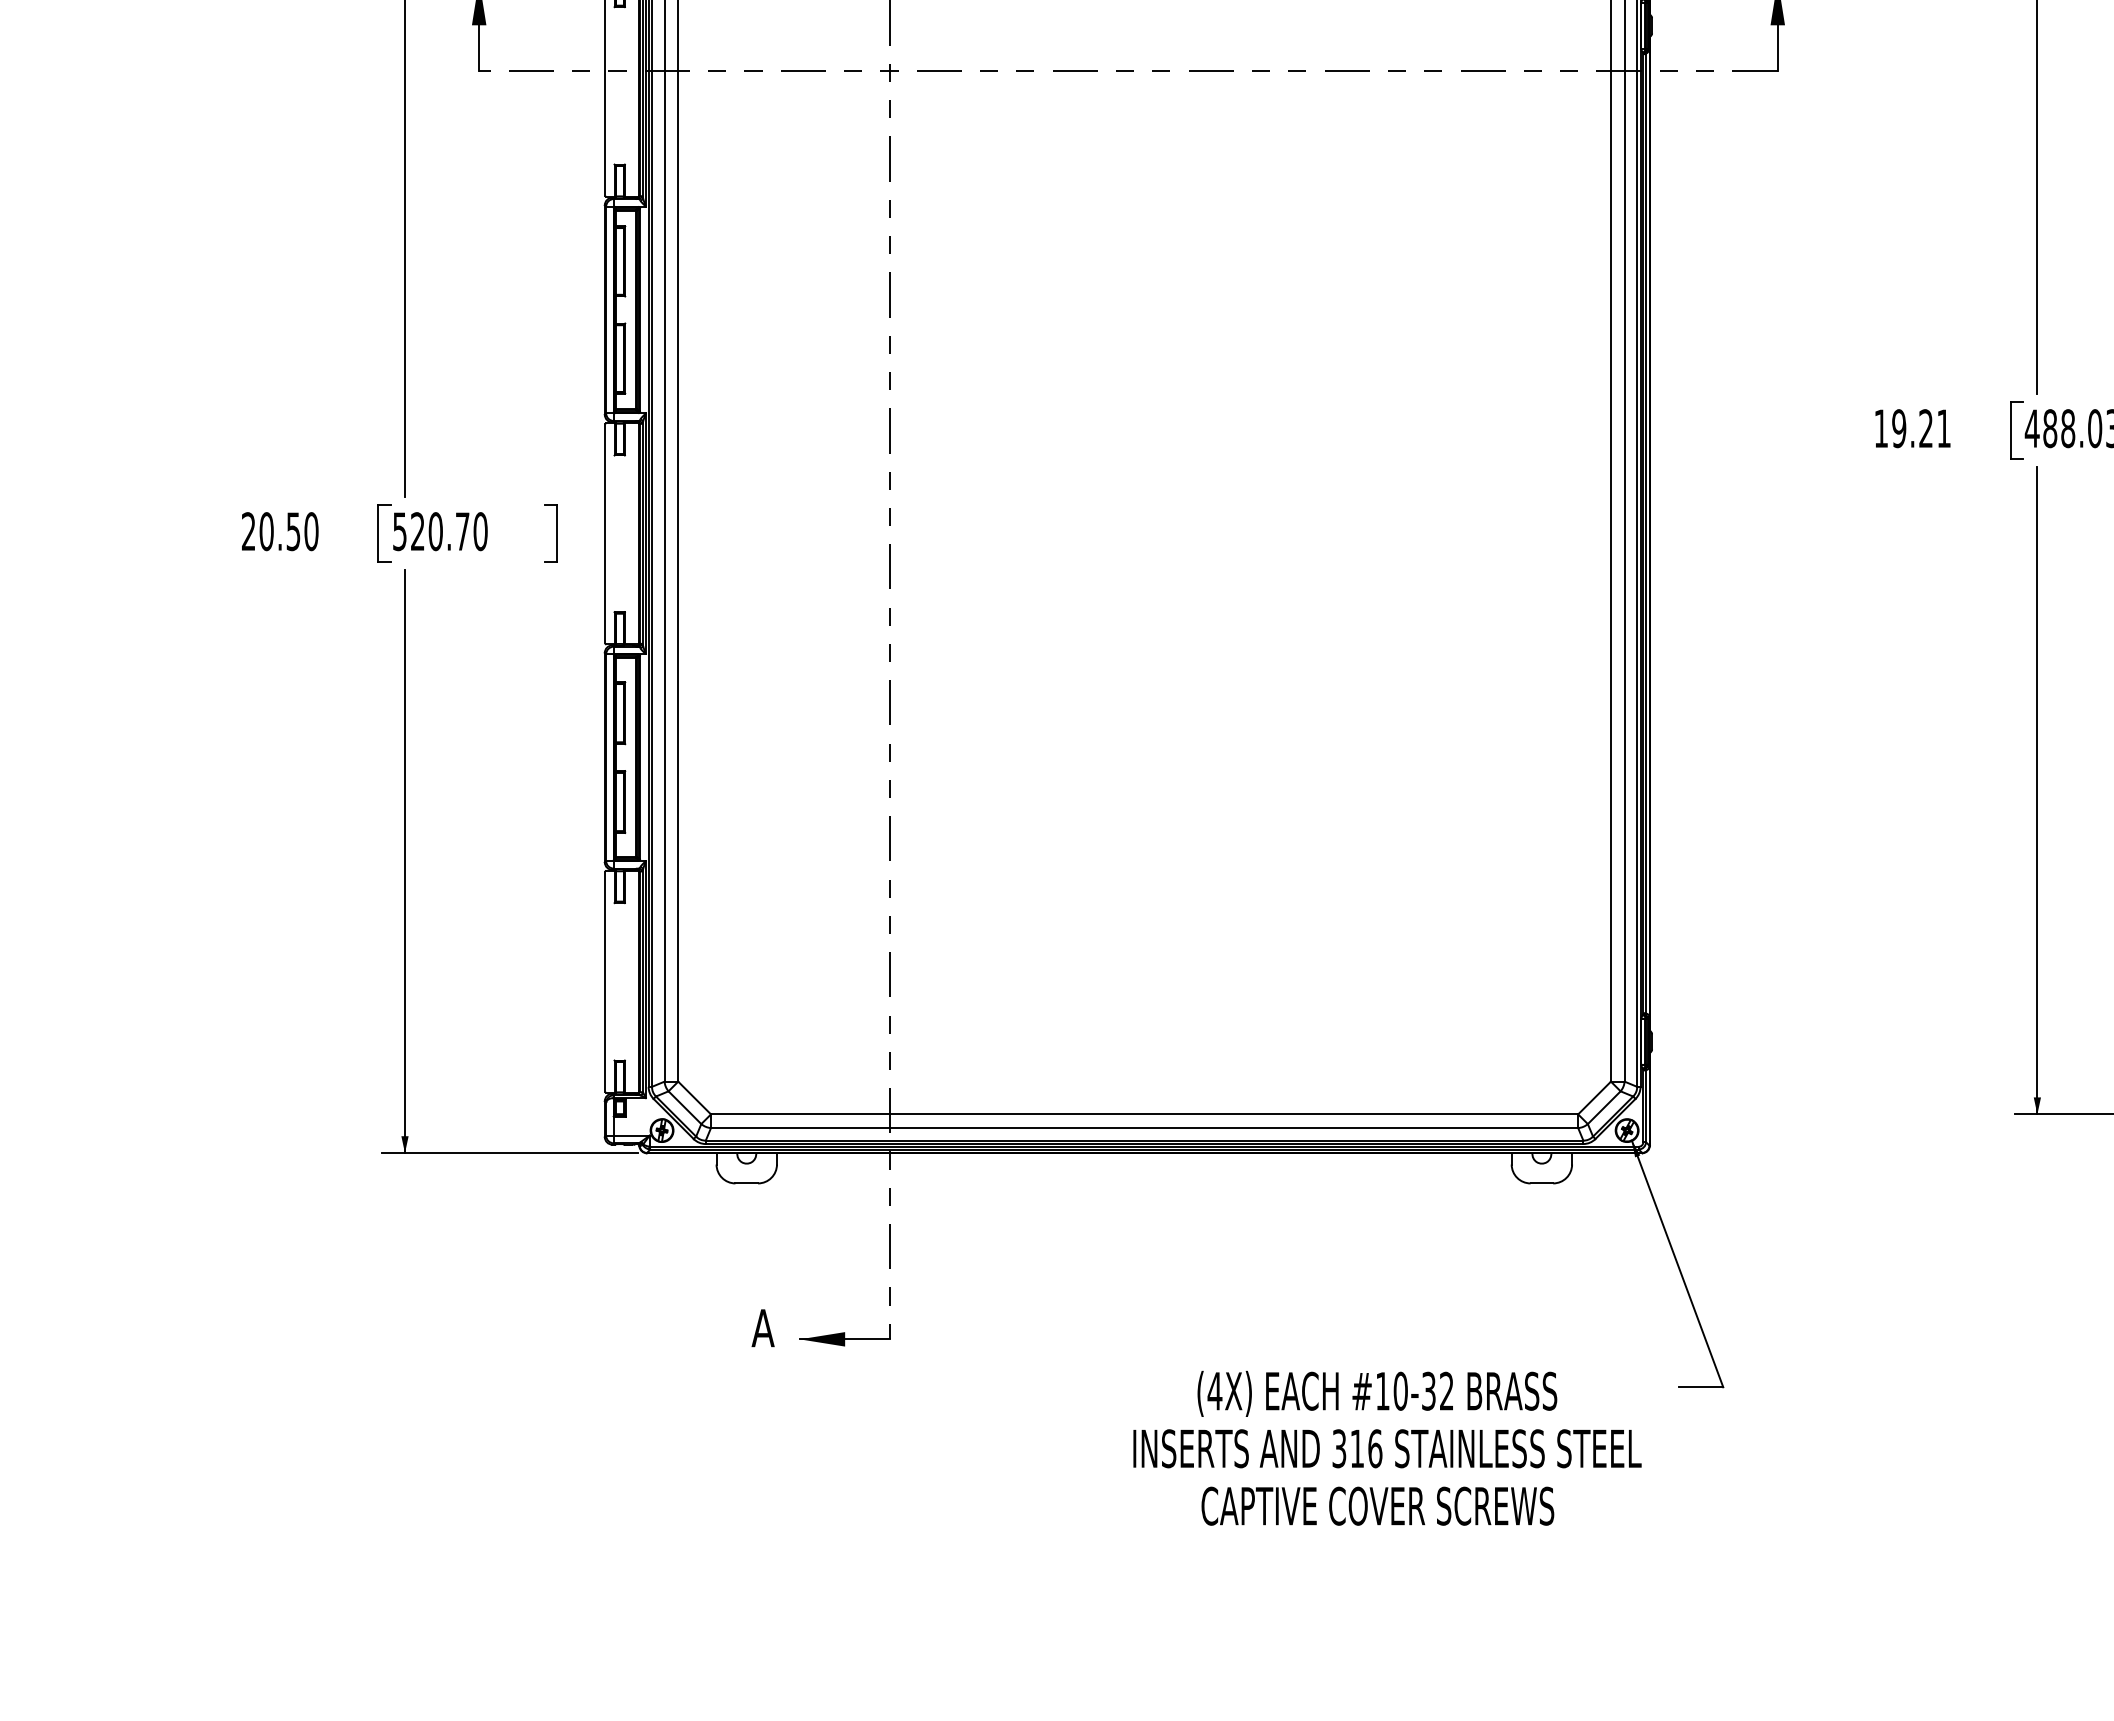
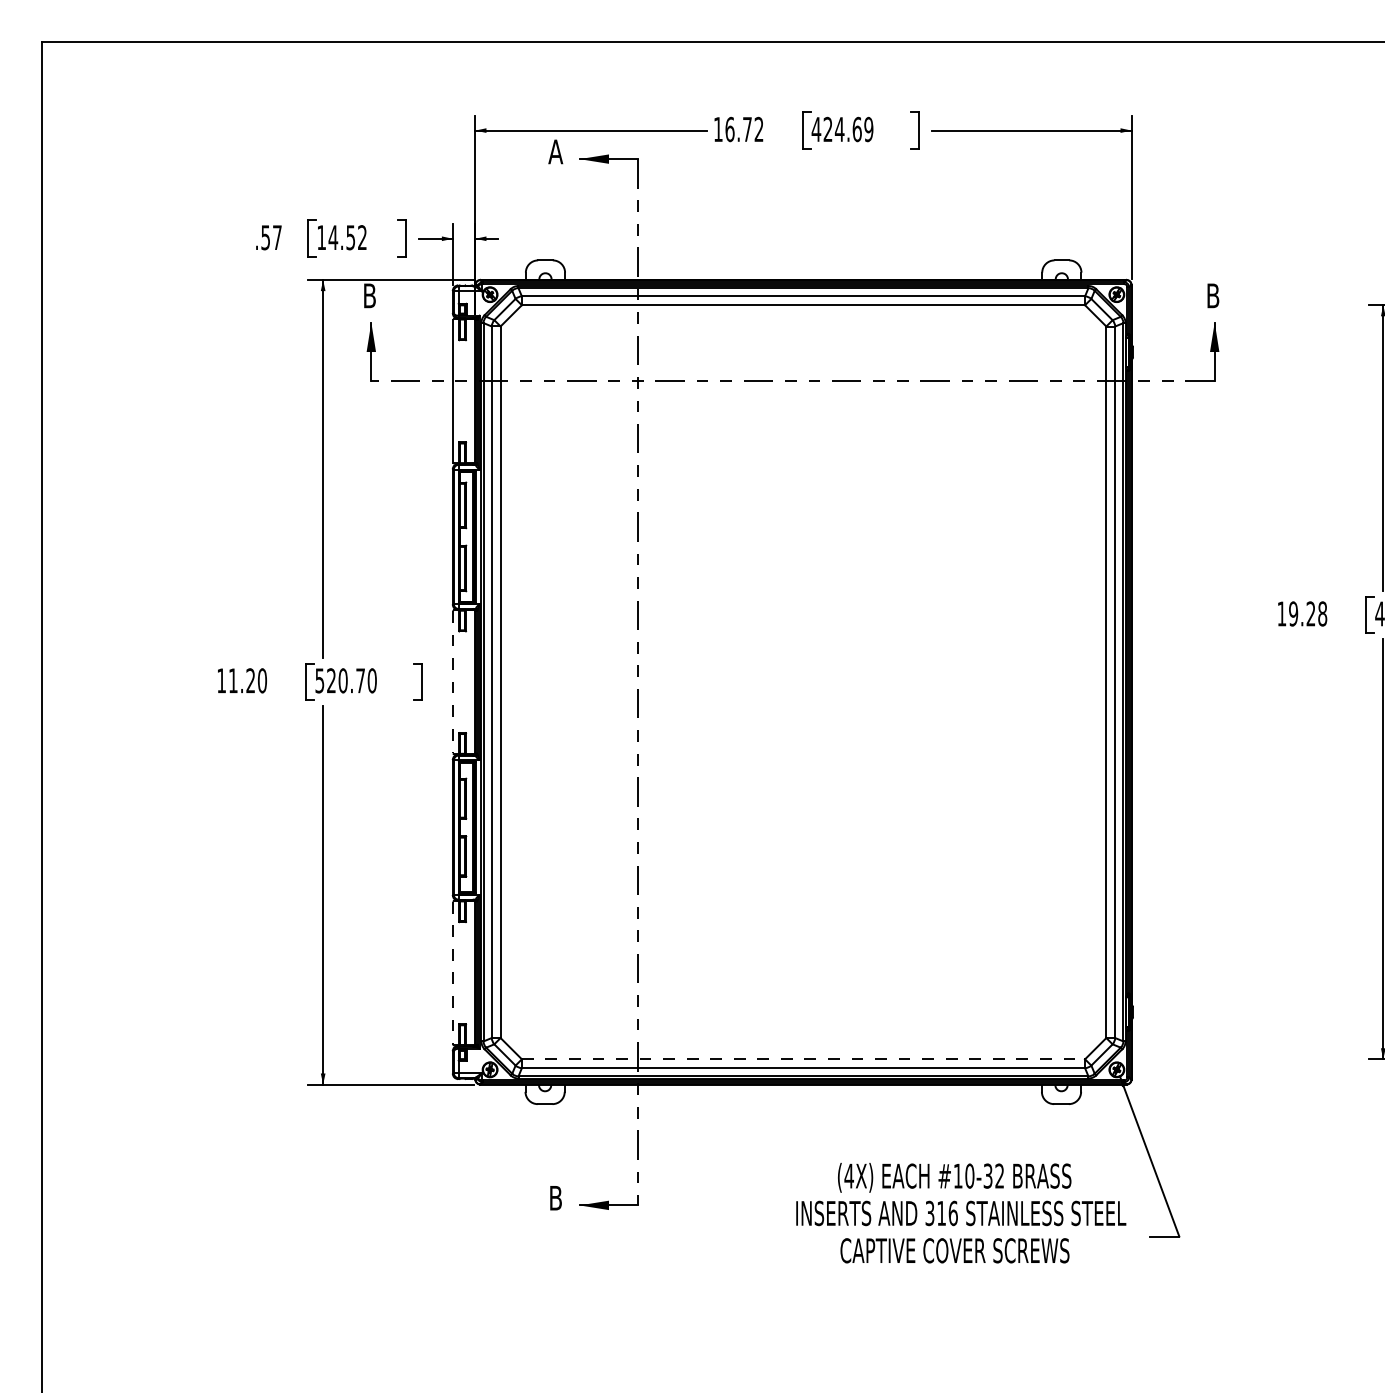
text: (1943, 427) -> (1322, 613), 19.21 -> 19.28
text: (270, 531) -> (235, 680), 20.50 -> 11.20
line: (605, 534) -> (453, 682), solid -> dashed
line: (605, 982) -> (453, 973), solid -> dashed
line: (1144, 1114) -> (803, 1059), solid -> dashed
text: (762, 1328) -> (555, 1198), A -> B
text: (1387, 1448) -> (961, 1213), moved

